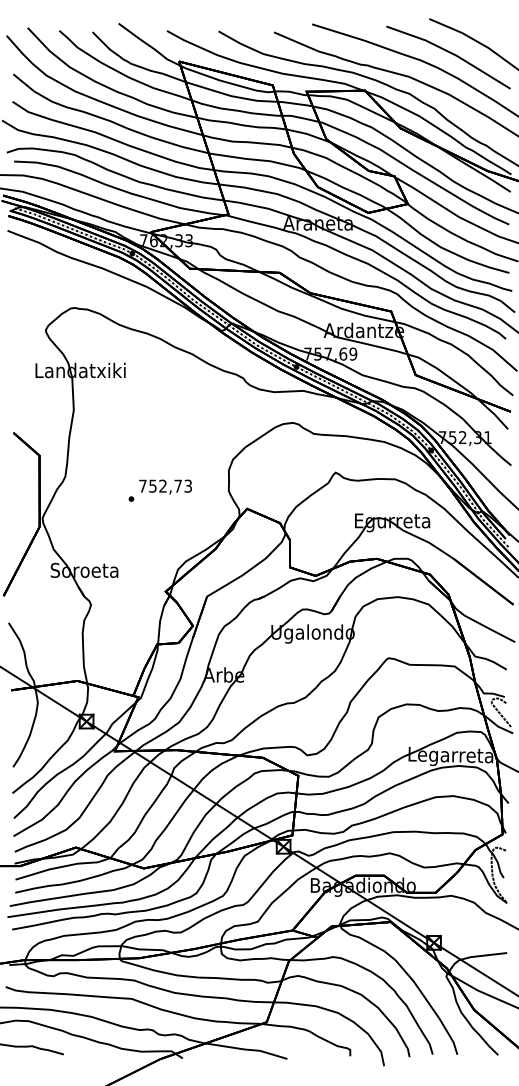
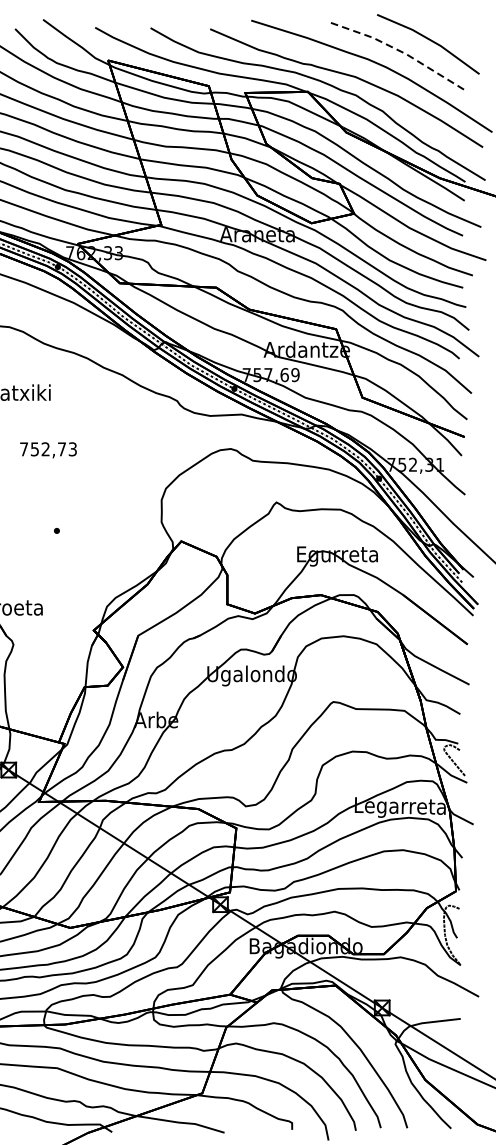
line: (451, 53) -> (400, 51), solid -> dashed
text: (165, 486) -> (48, 449), moved

